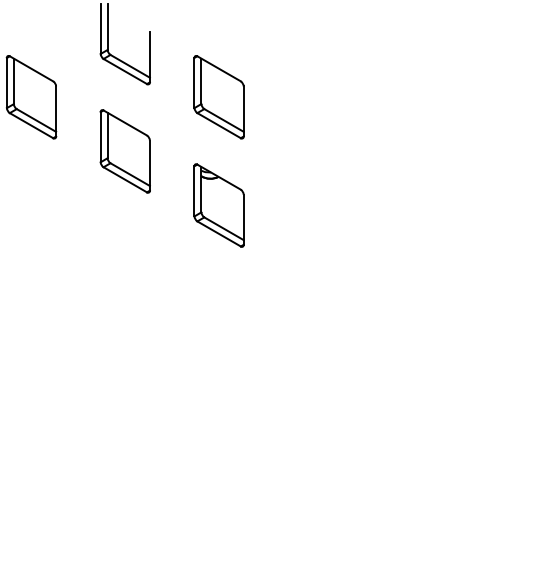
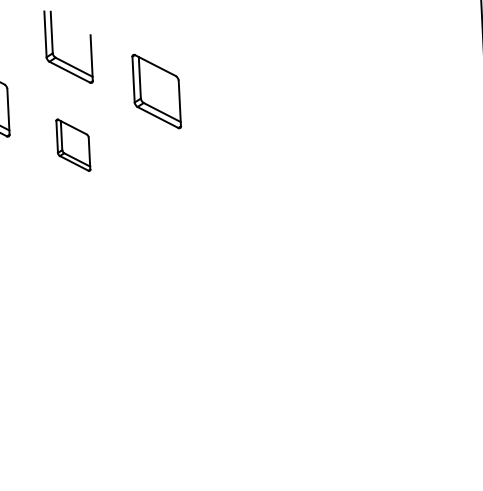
part: (124, 151) -> (72, 145), size x0.7
part: (218, 205) -> (160, 190), removed

